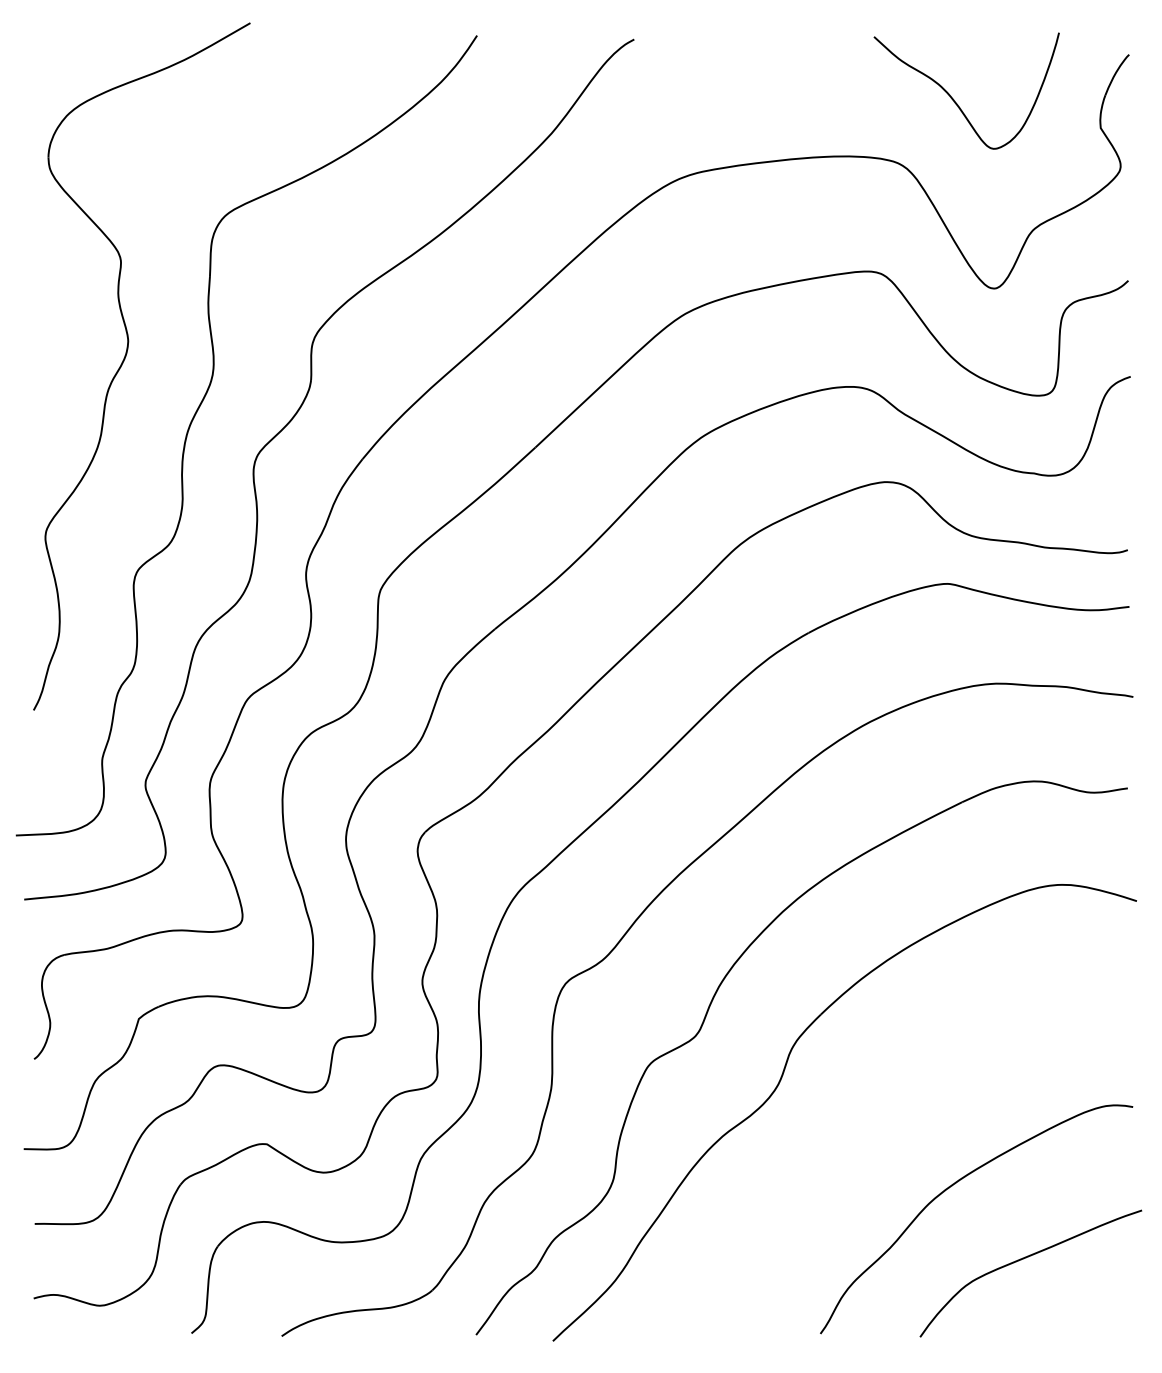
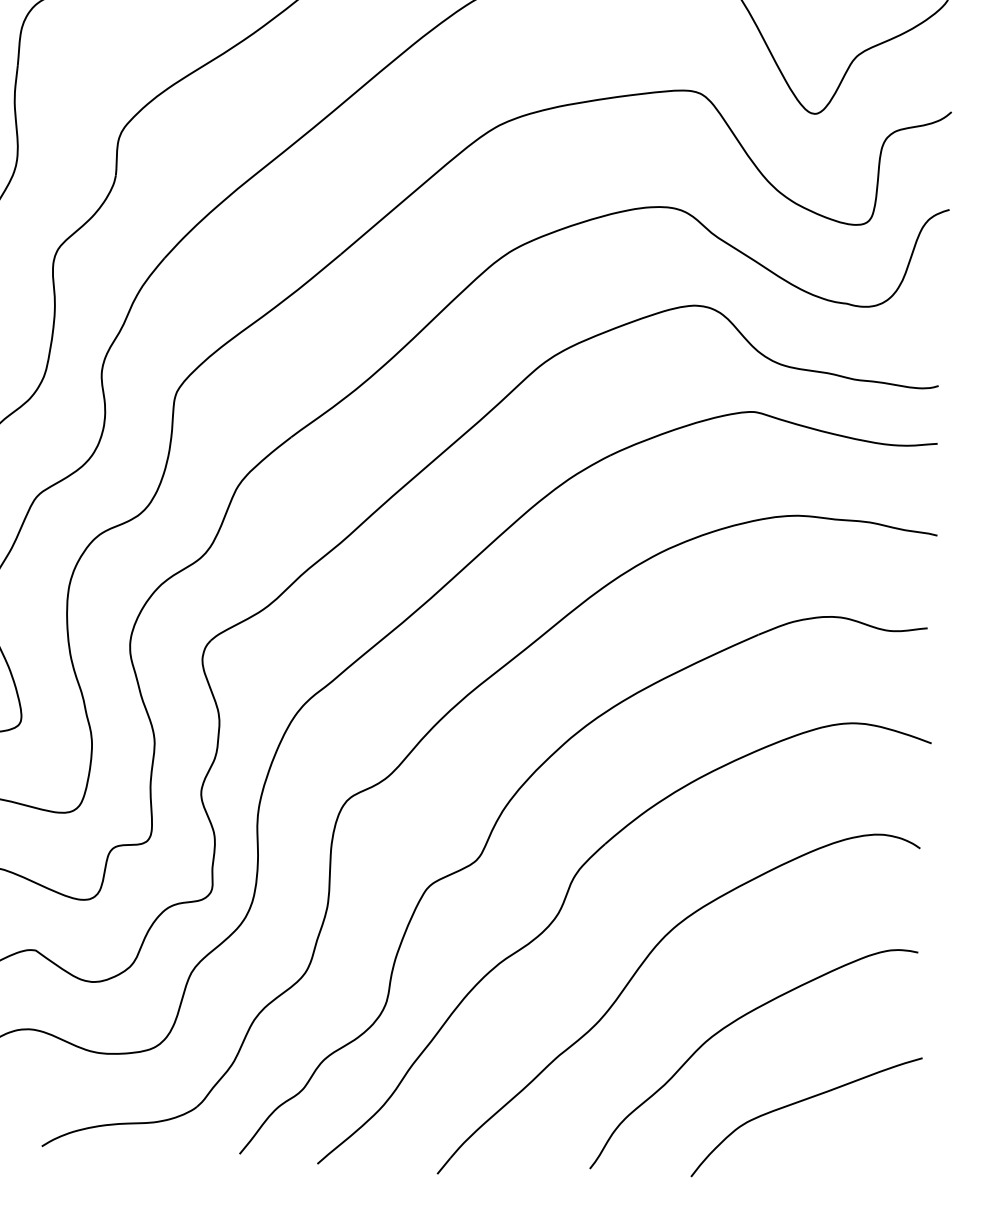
part: (855, 1143) -> (634, 976), added

